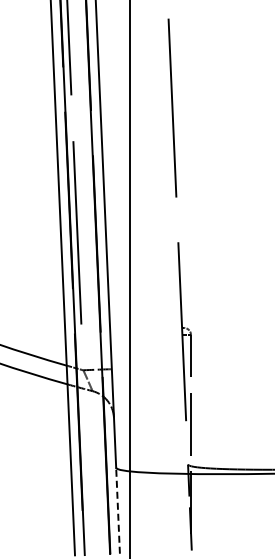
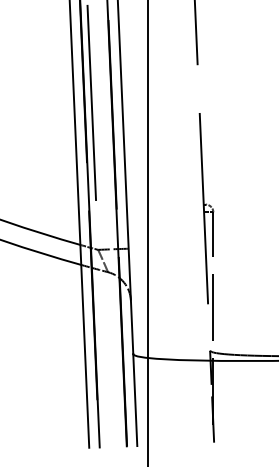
line: (118, 510) -> (135, 399), dashed -> solid

